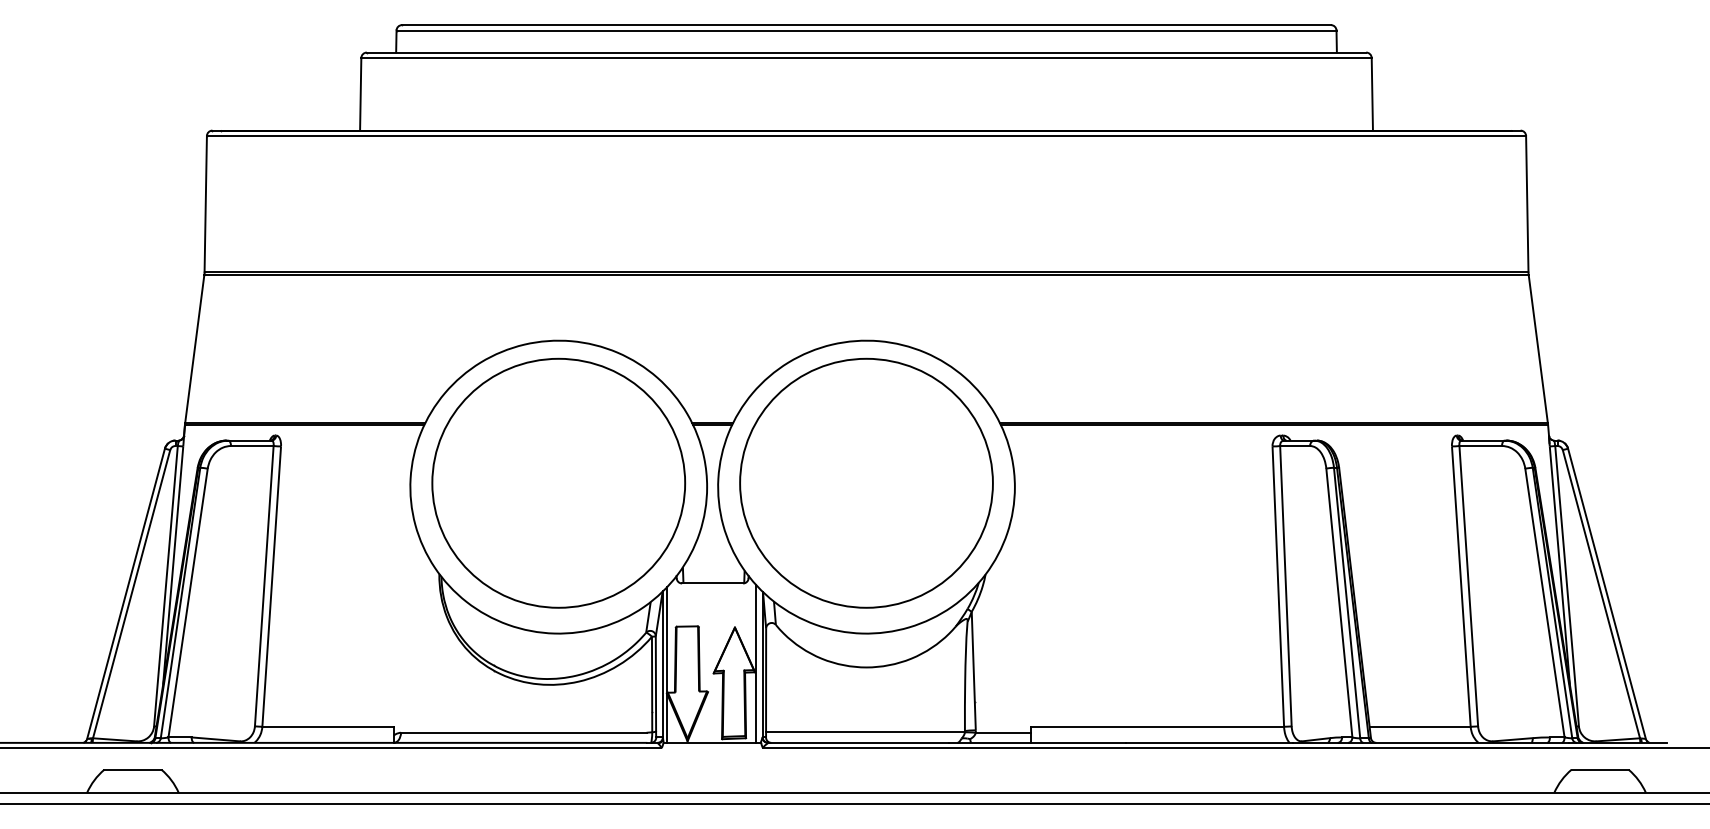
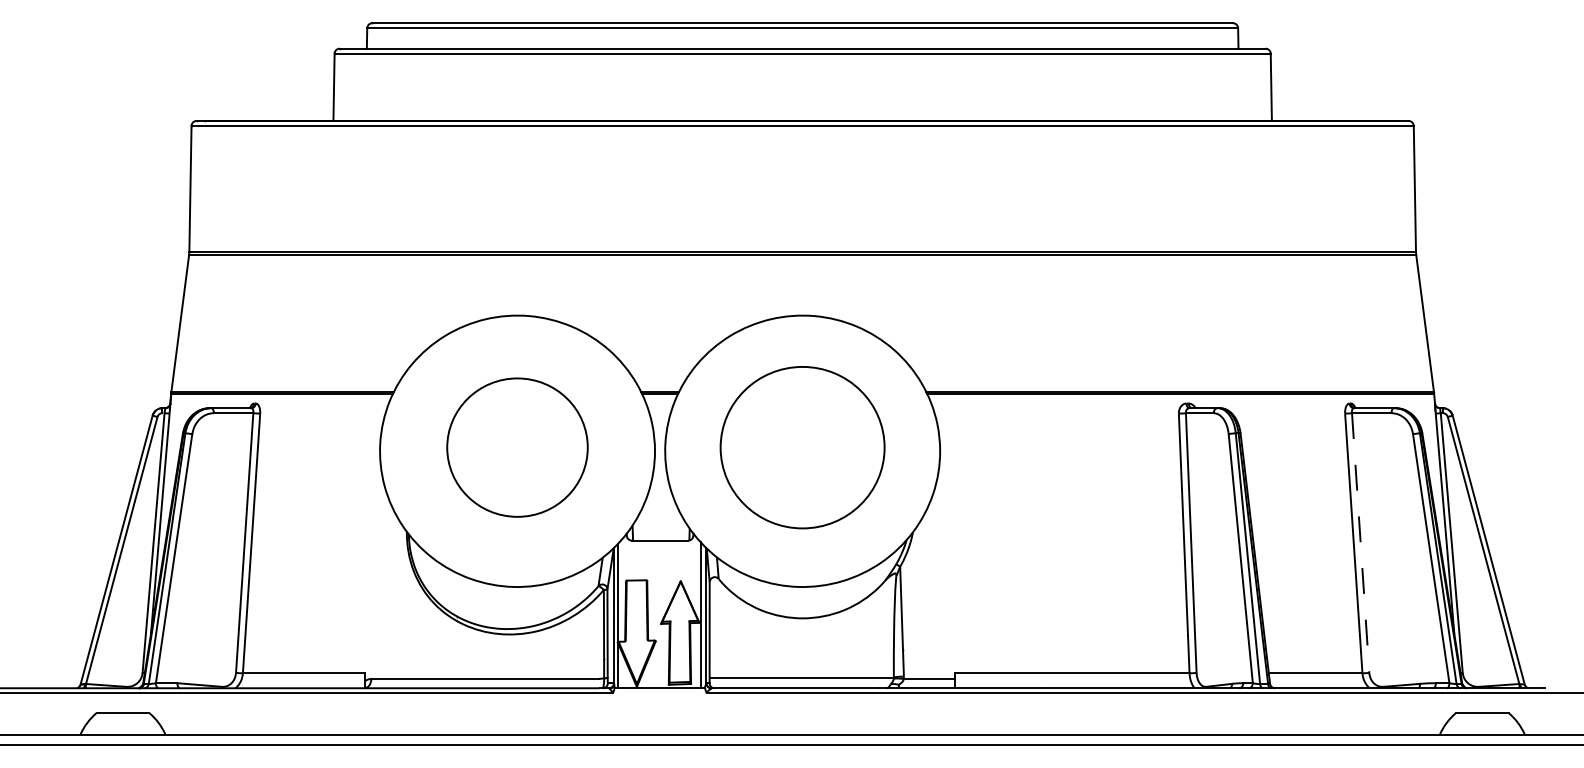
part: (558, 483) -> (517, 447), size x0.6
part: (866, 483) -> (802, 447), size x0.7
line: (1468, 586) -> (1360, 543), solid -> dashed

